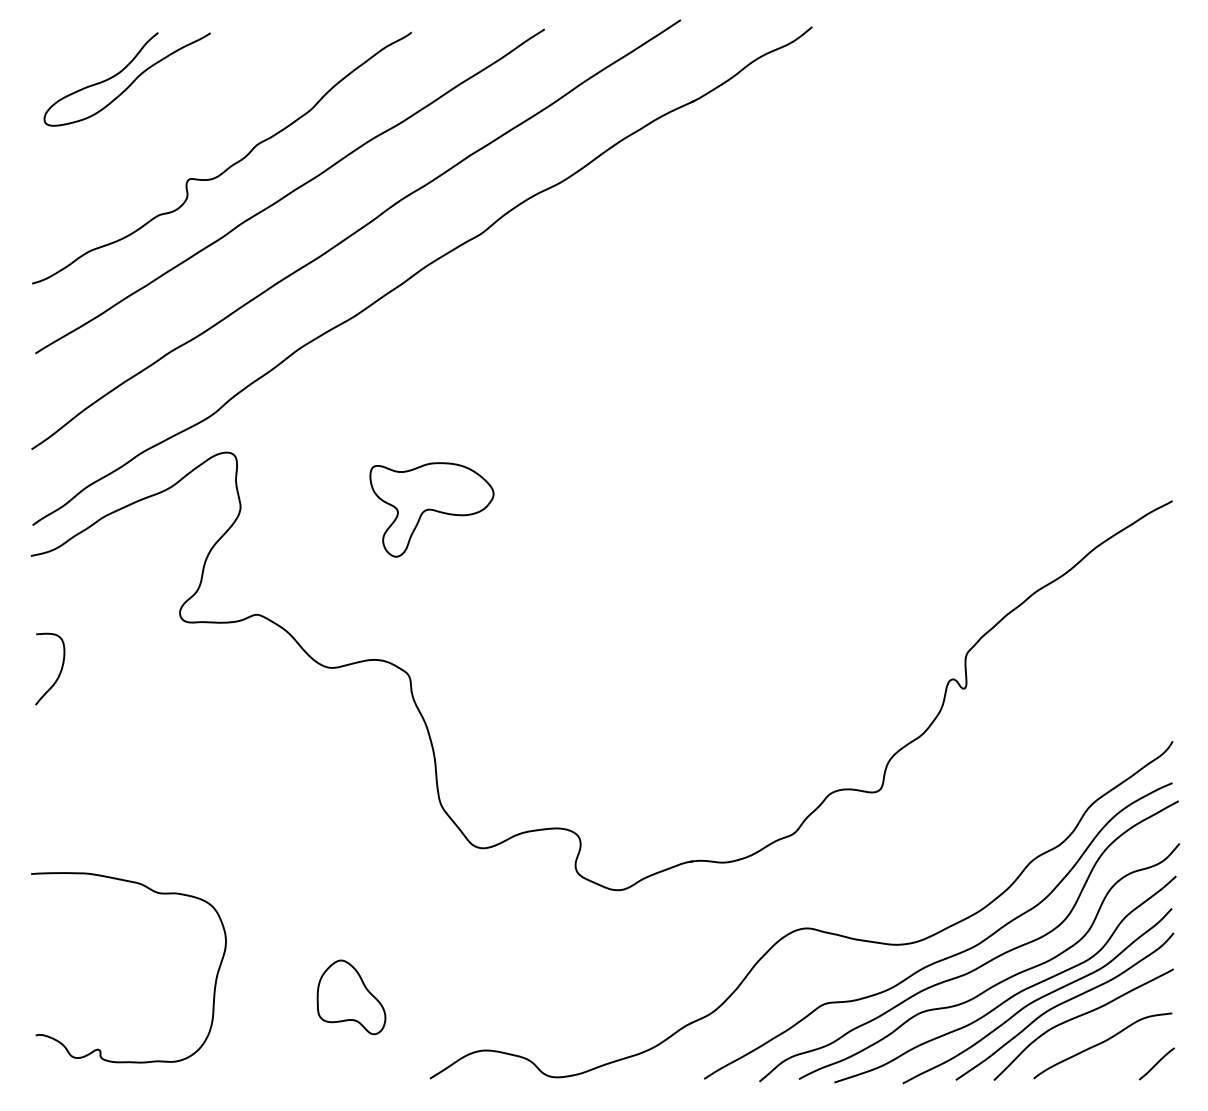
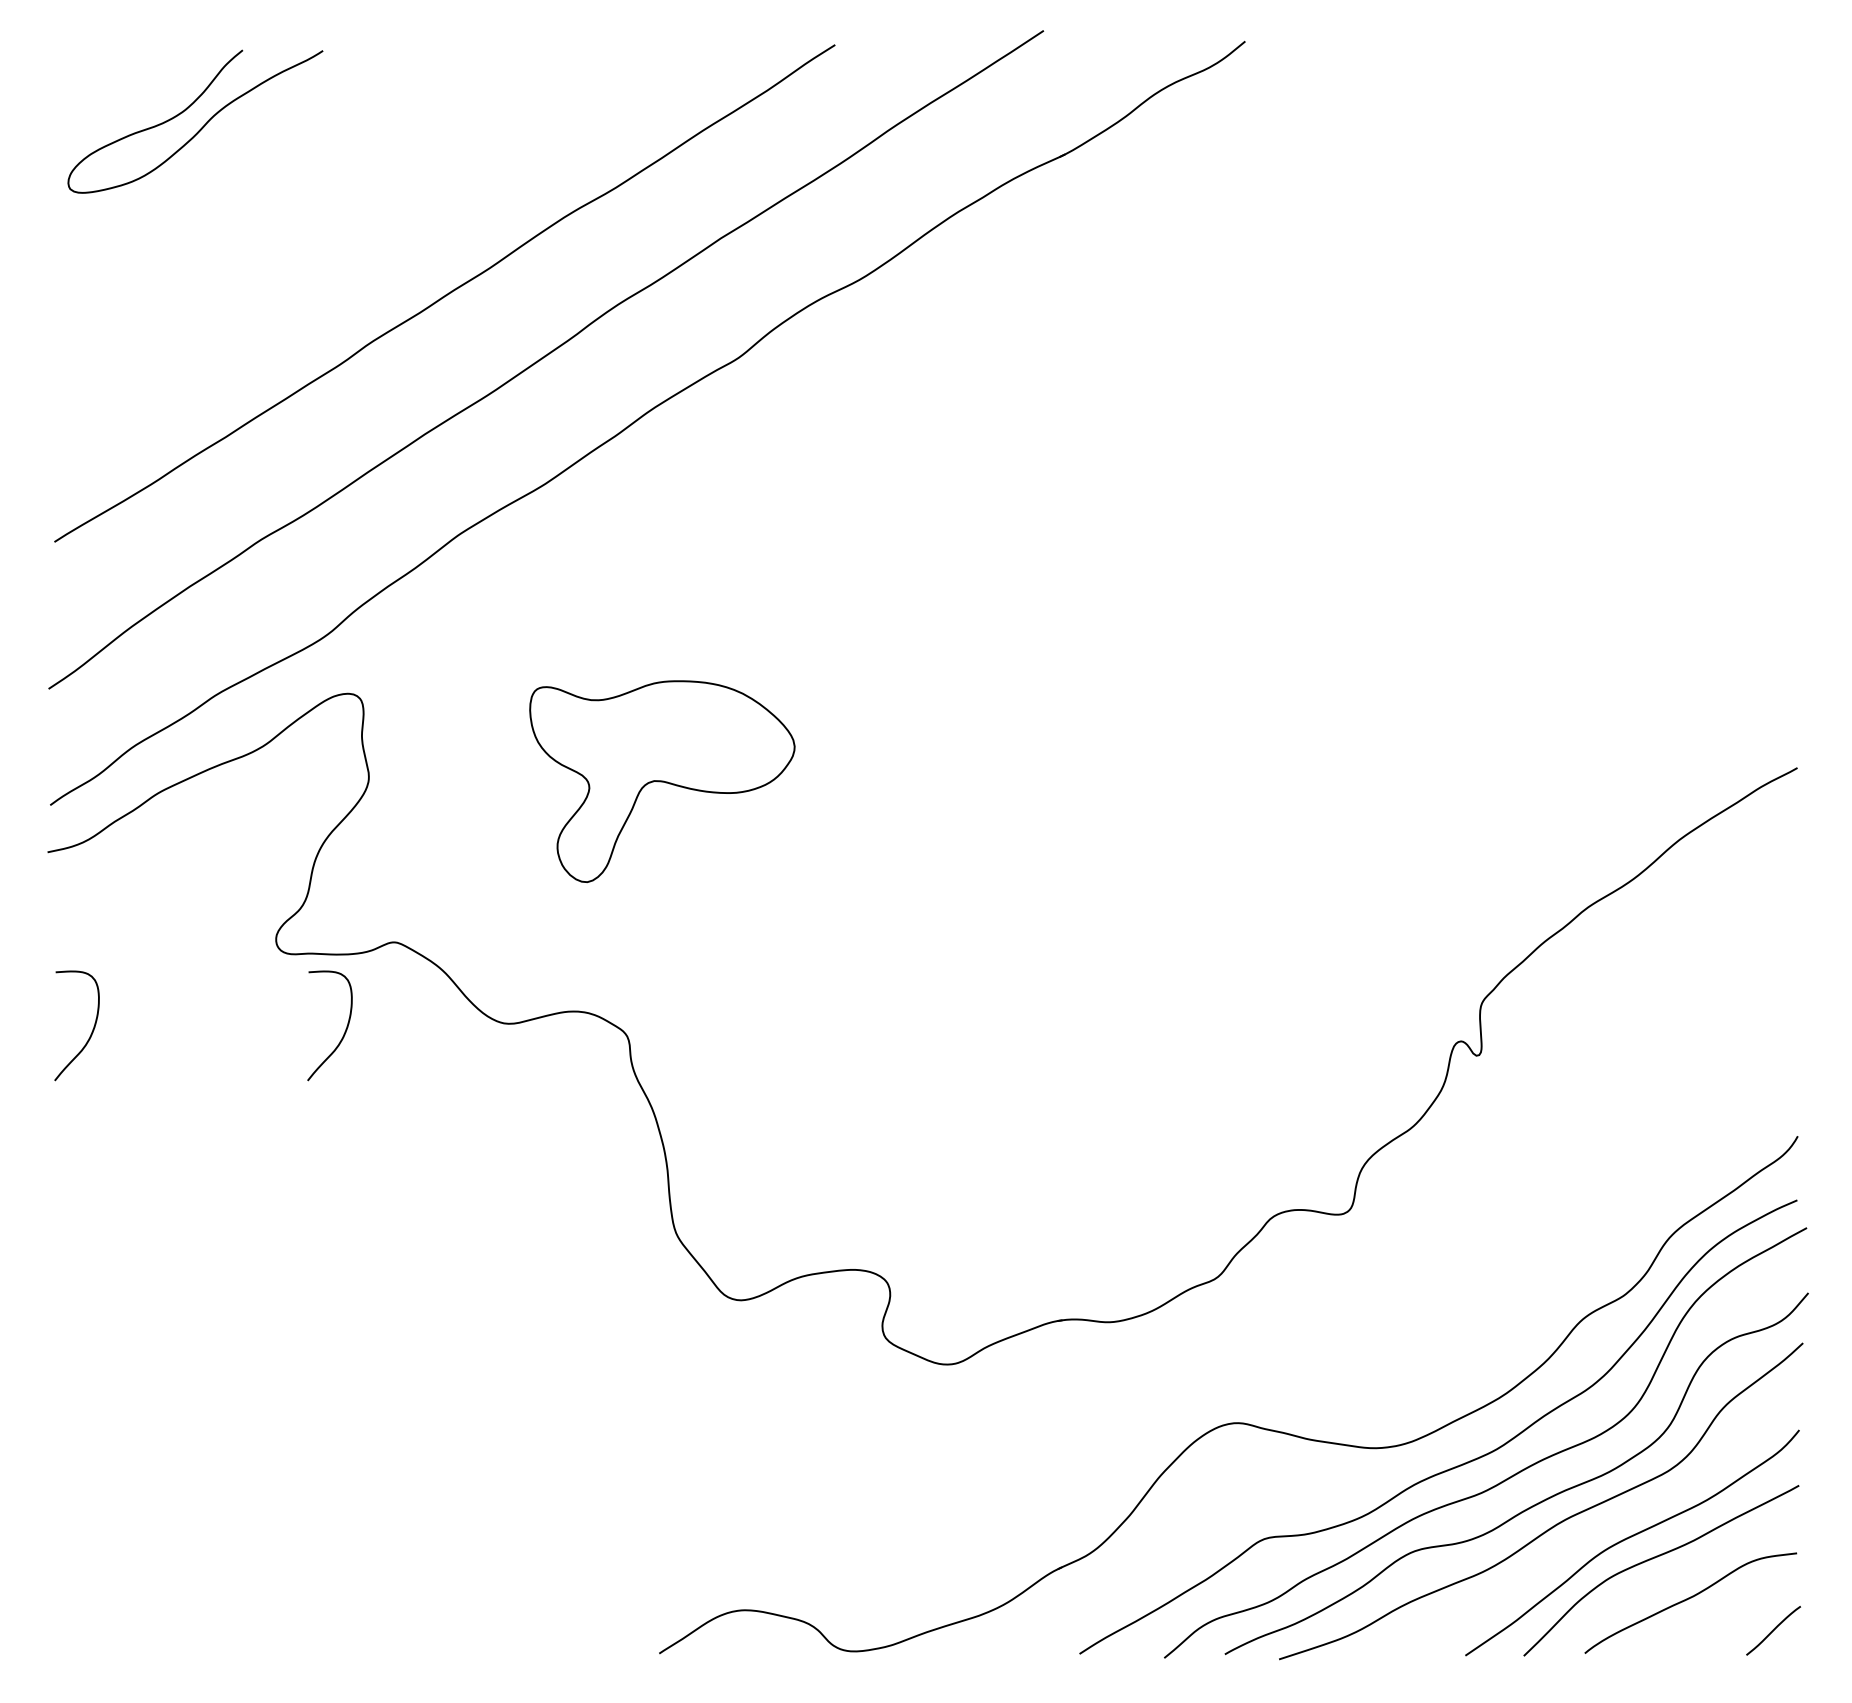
curve: (226, 168) -> (347, 258), removed
part: (431, 509) -> (661, 780), size x1.4
curve: (224, 672) -> (344, 1030), added
curve: (156, 893) -> (240, 1369), removed
part: (351, 997) -> (538, 1528), removed
curve: (1037, 998) -> (1590, 1530), removed

